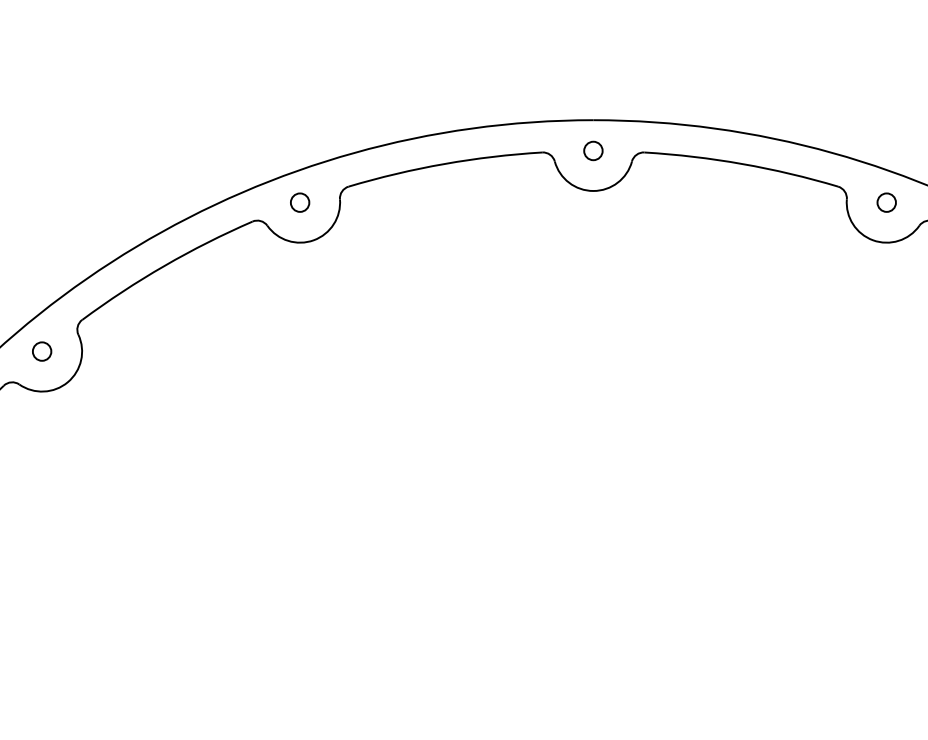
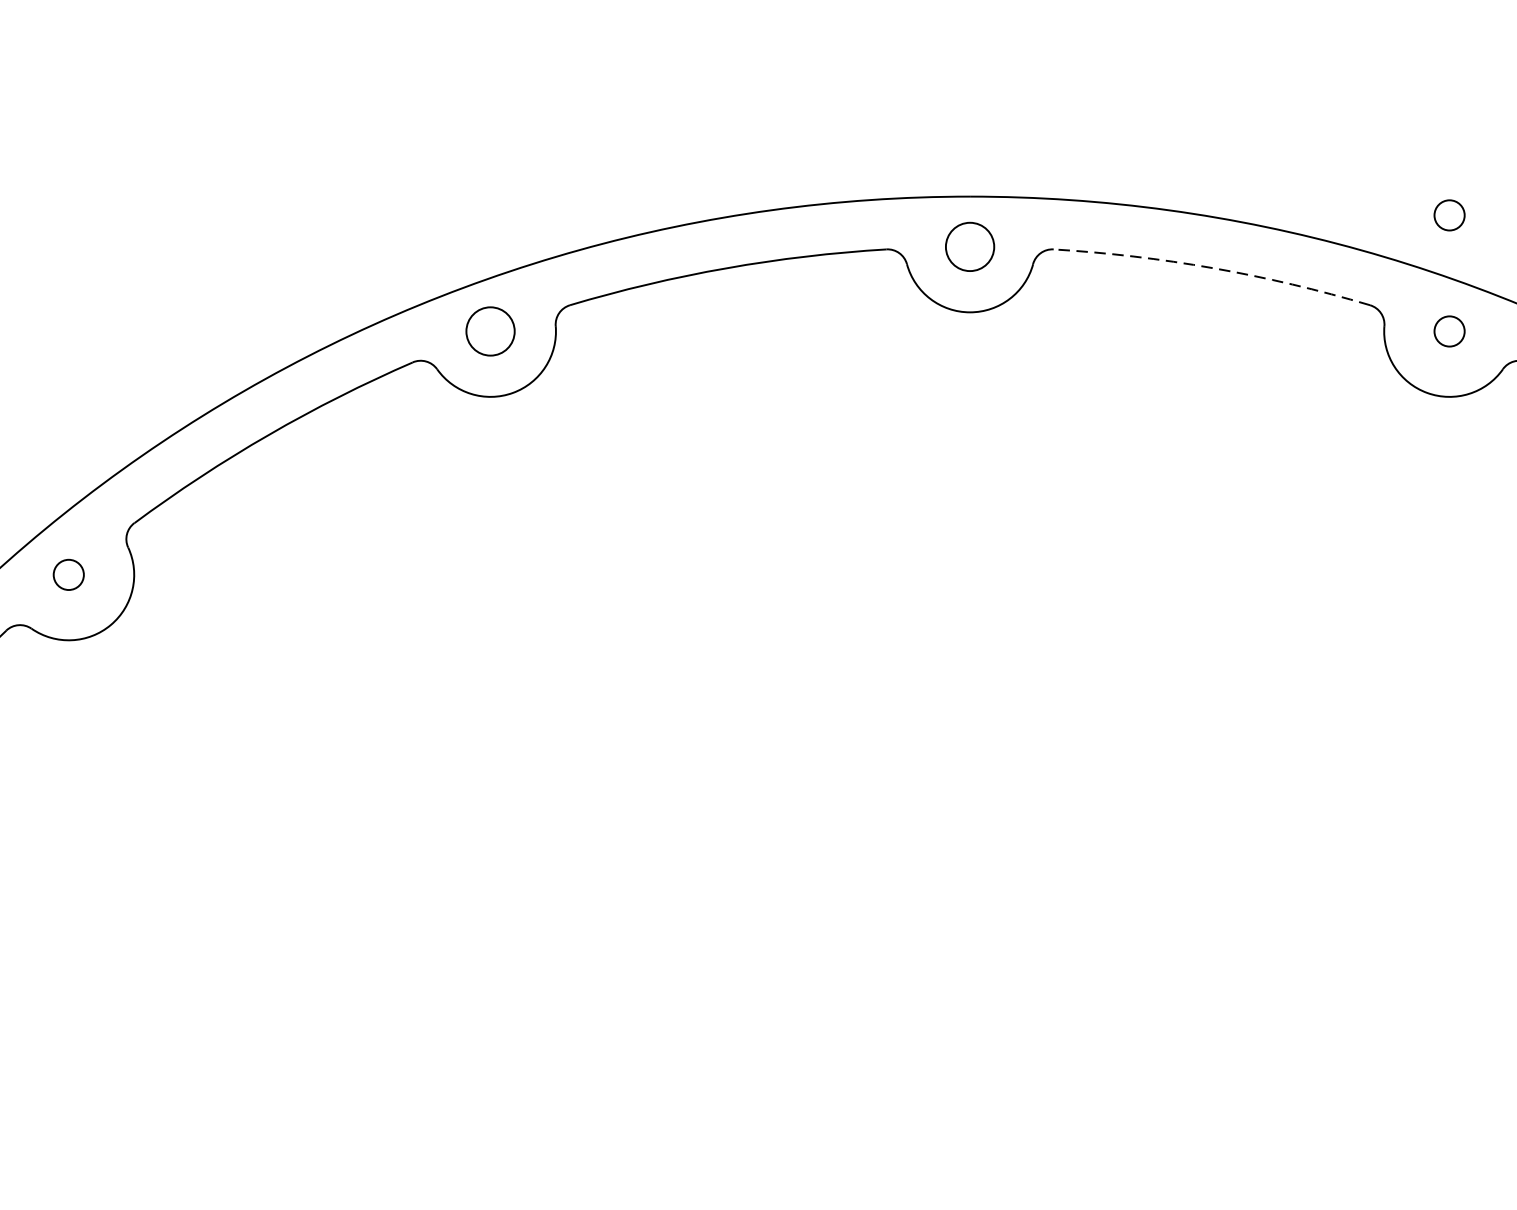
circle: (886, 131) -> (1449, 215), added
circle: (593, 150) -> (970, 246), size x1.6
arc: (742, 164) -> (1213, 269), solid -> dashed
circle: (299, 202) -> (489, 331), size x1.6

